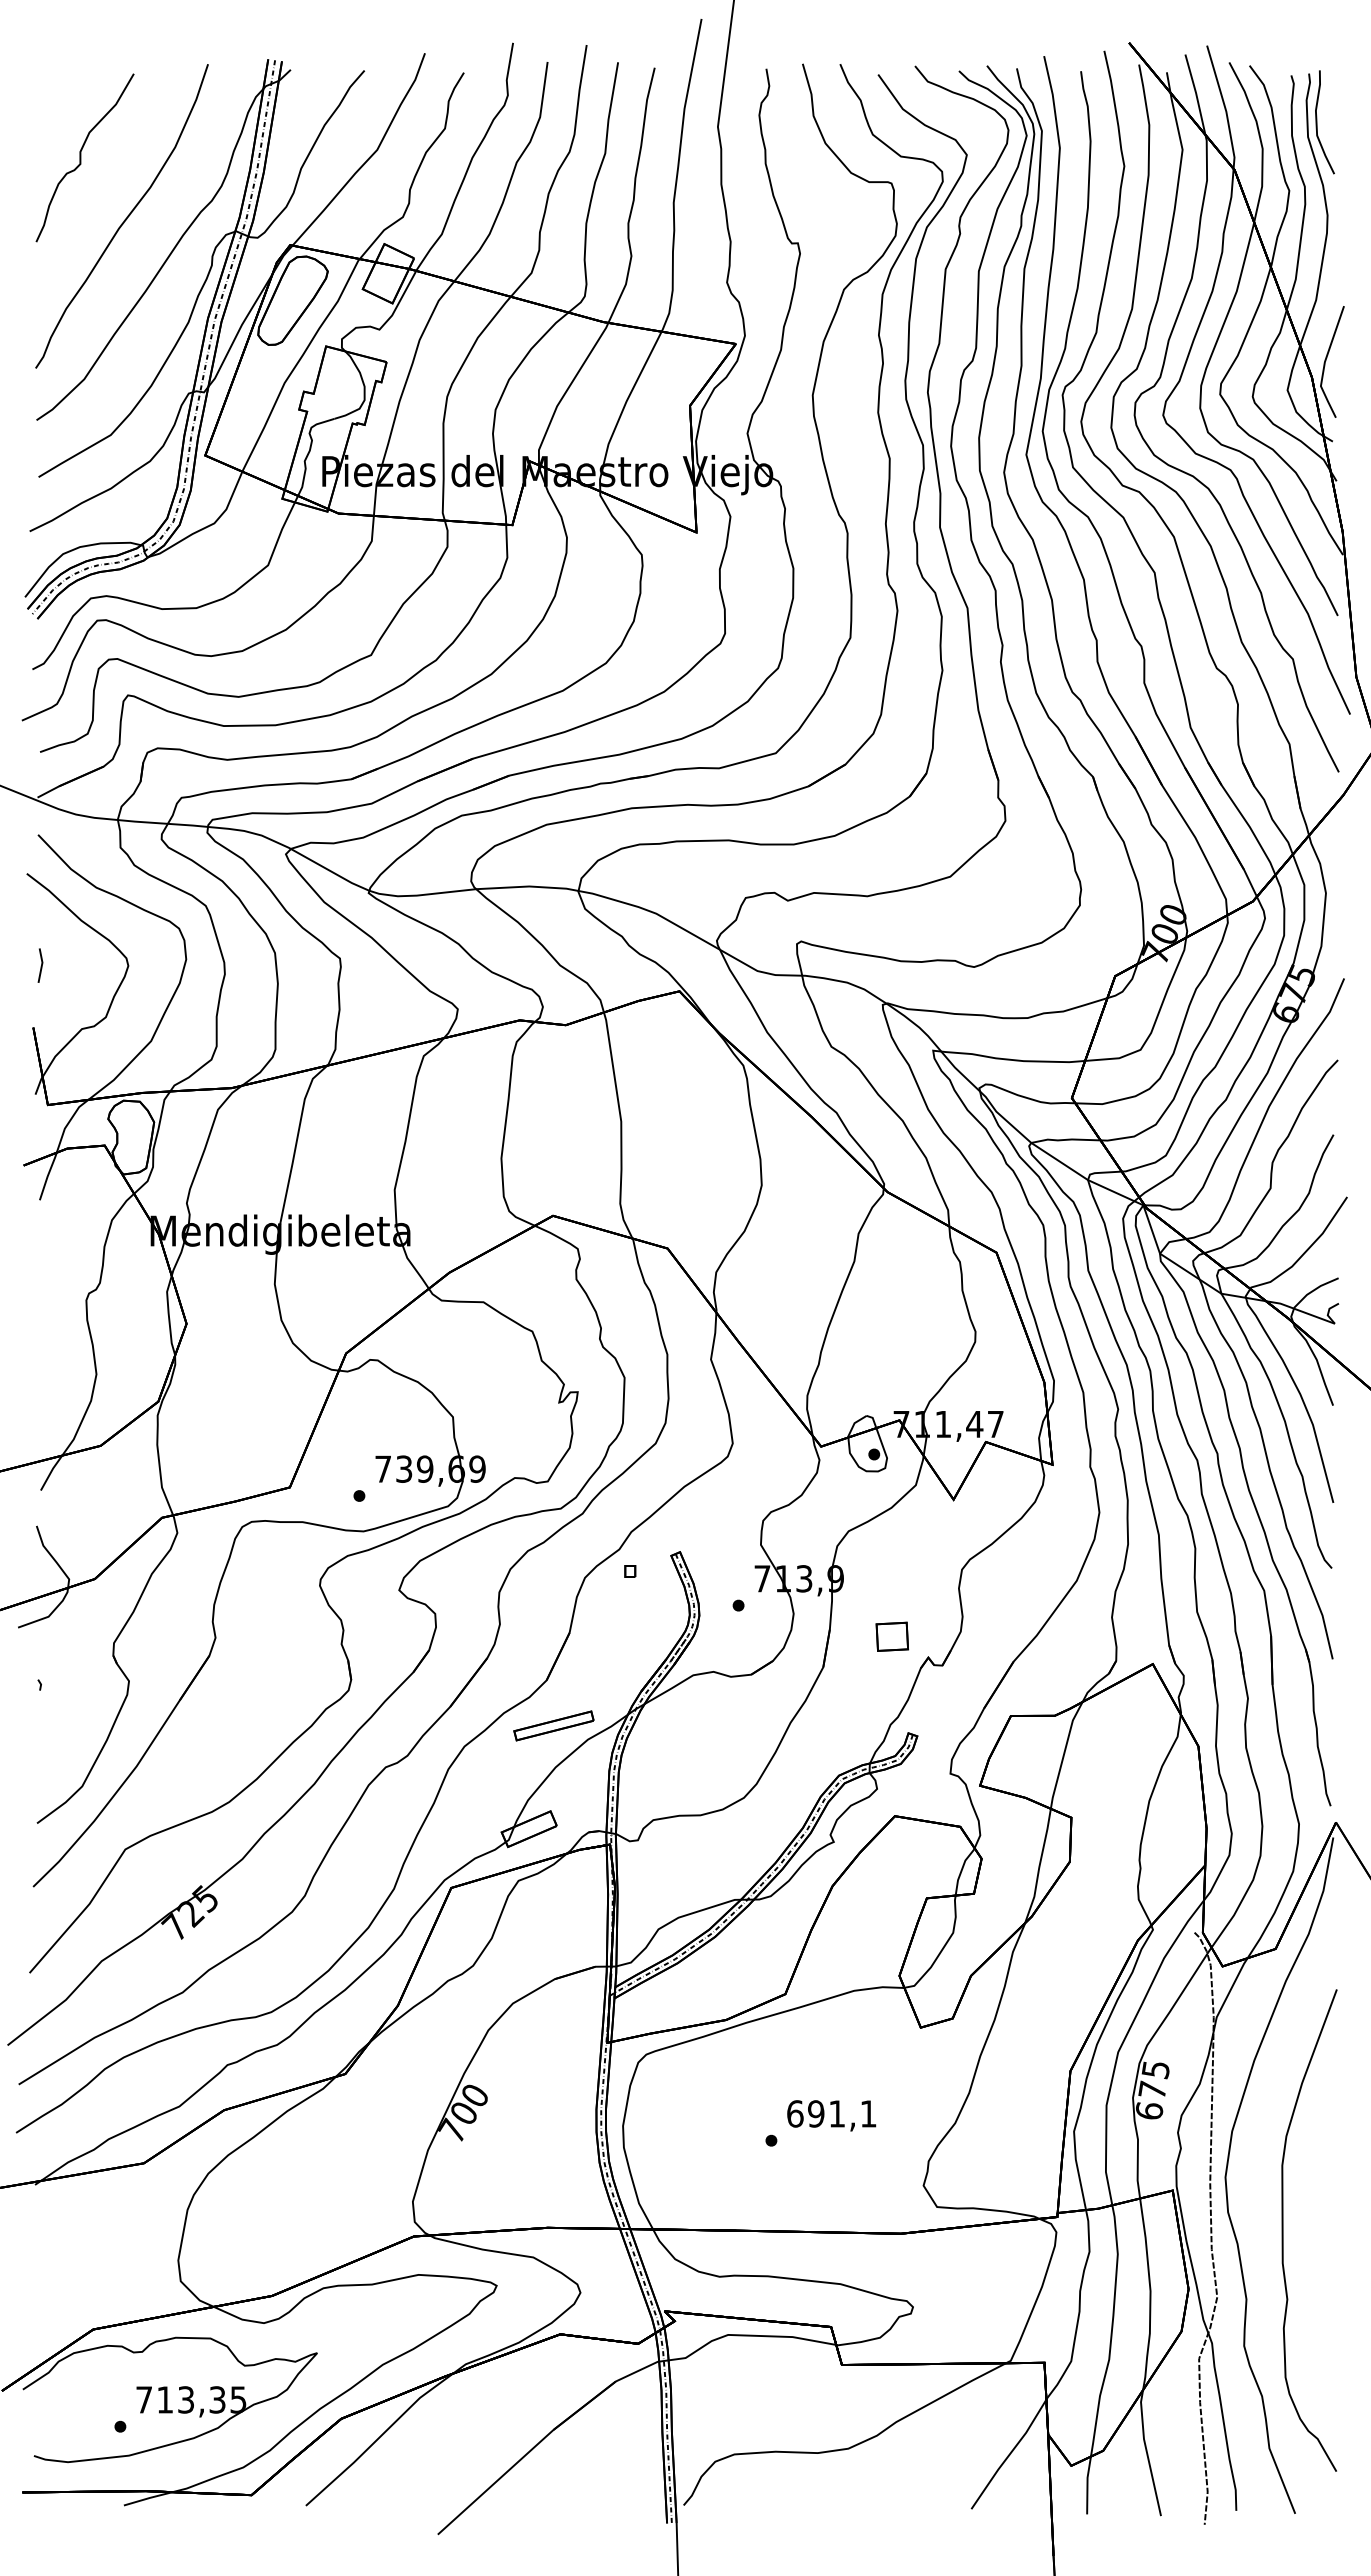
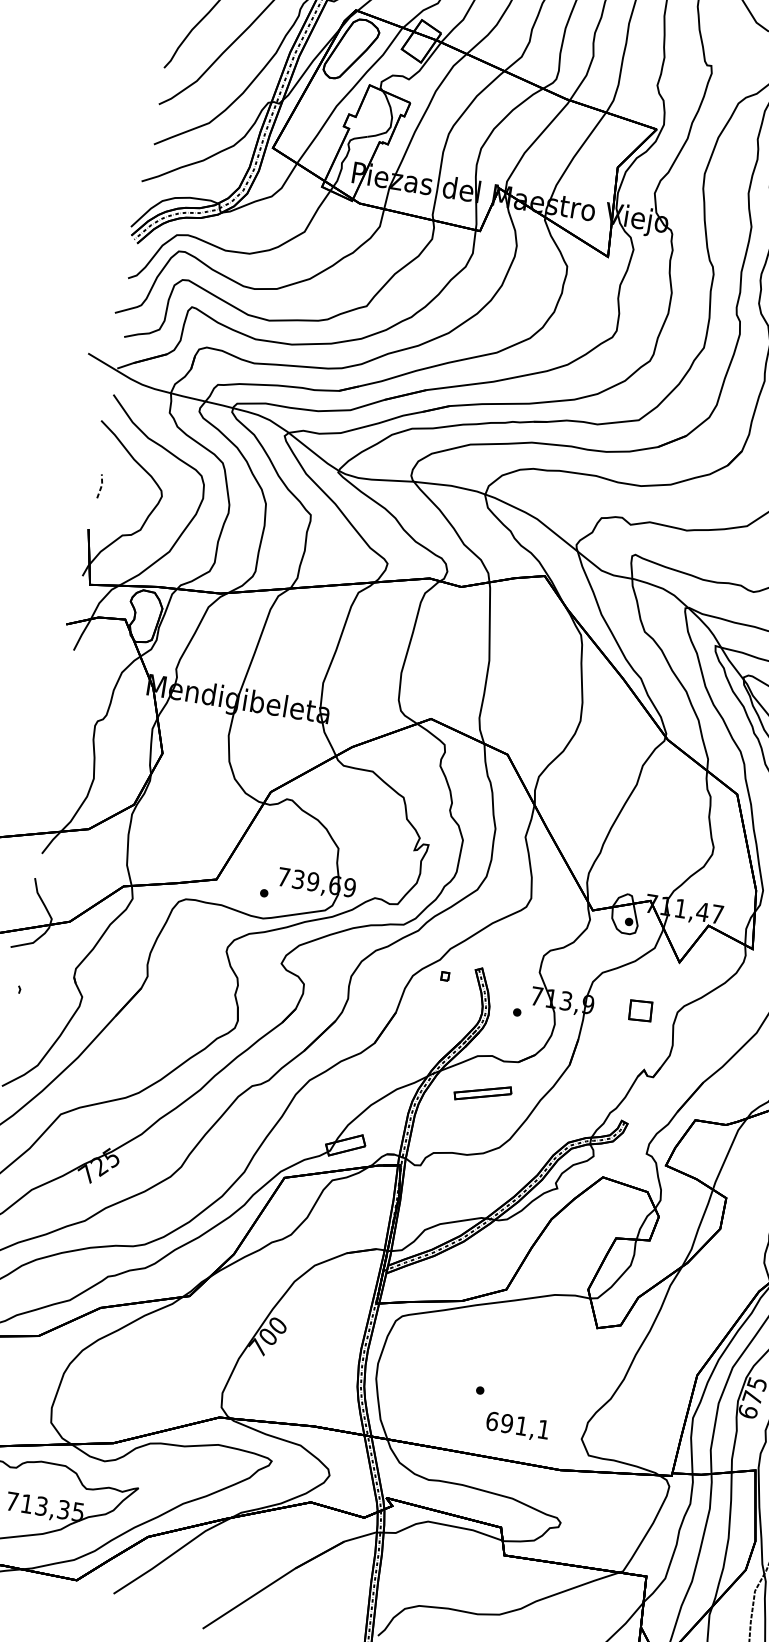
line: (42, 964) -> (102, 485), solid -> dashed
part: (892, 1636) -> (640, 1010), moved
part: (553, 1725) -> (482, 1092), moved
text: (831, 2115) -> (517, 1426), moved

